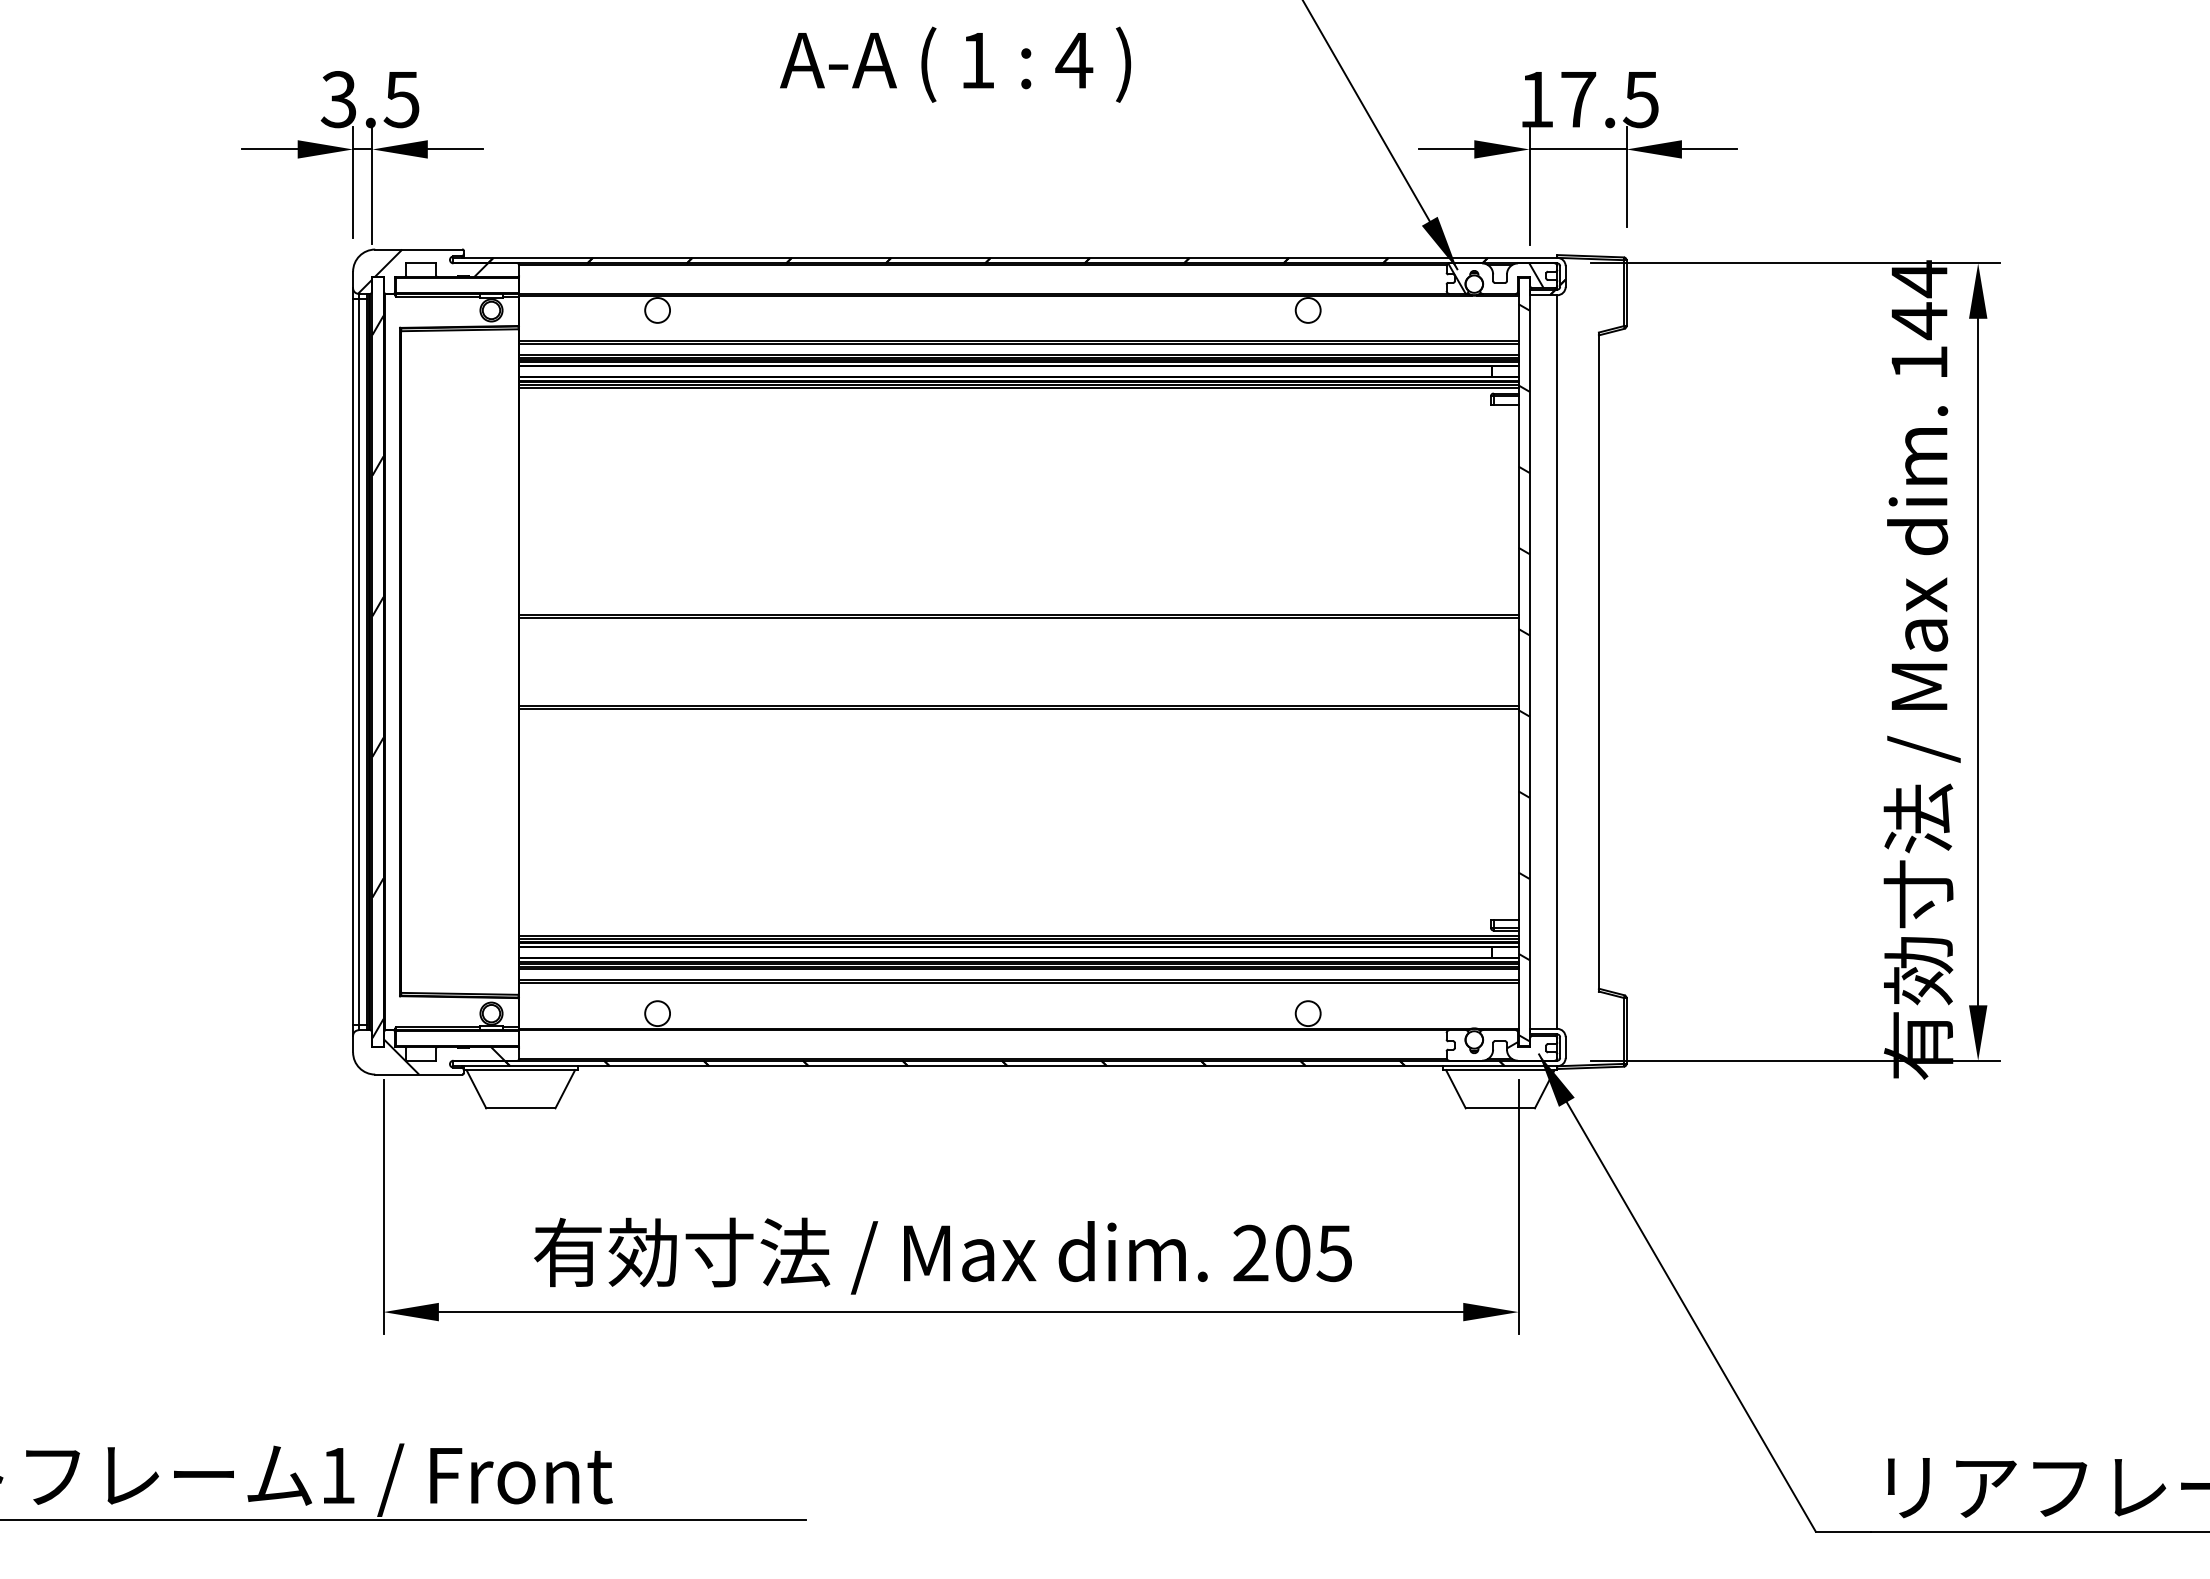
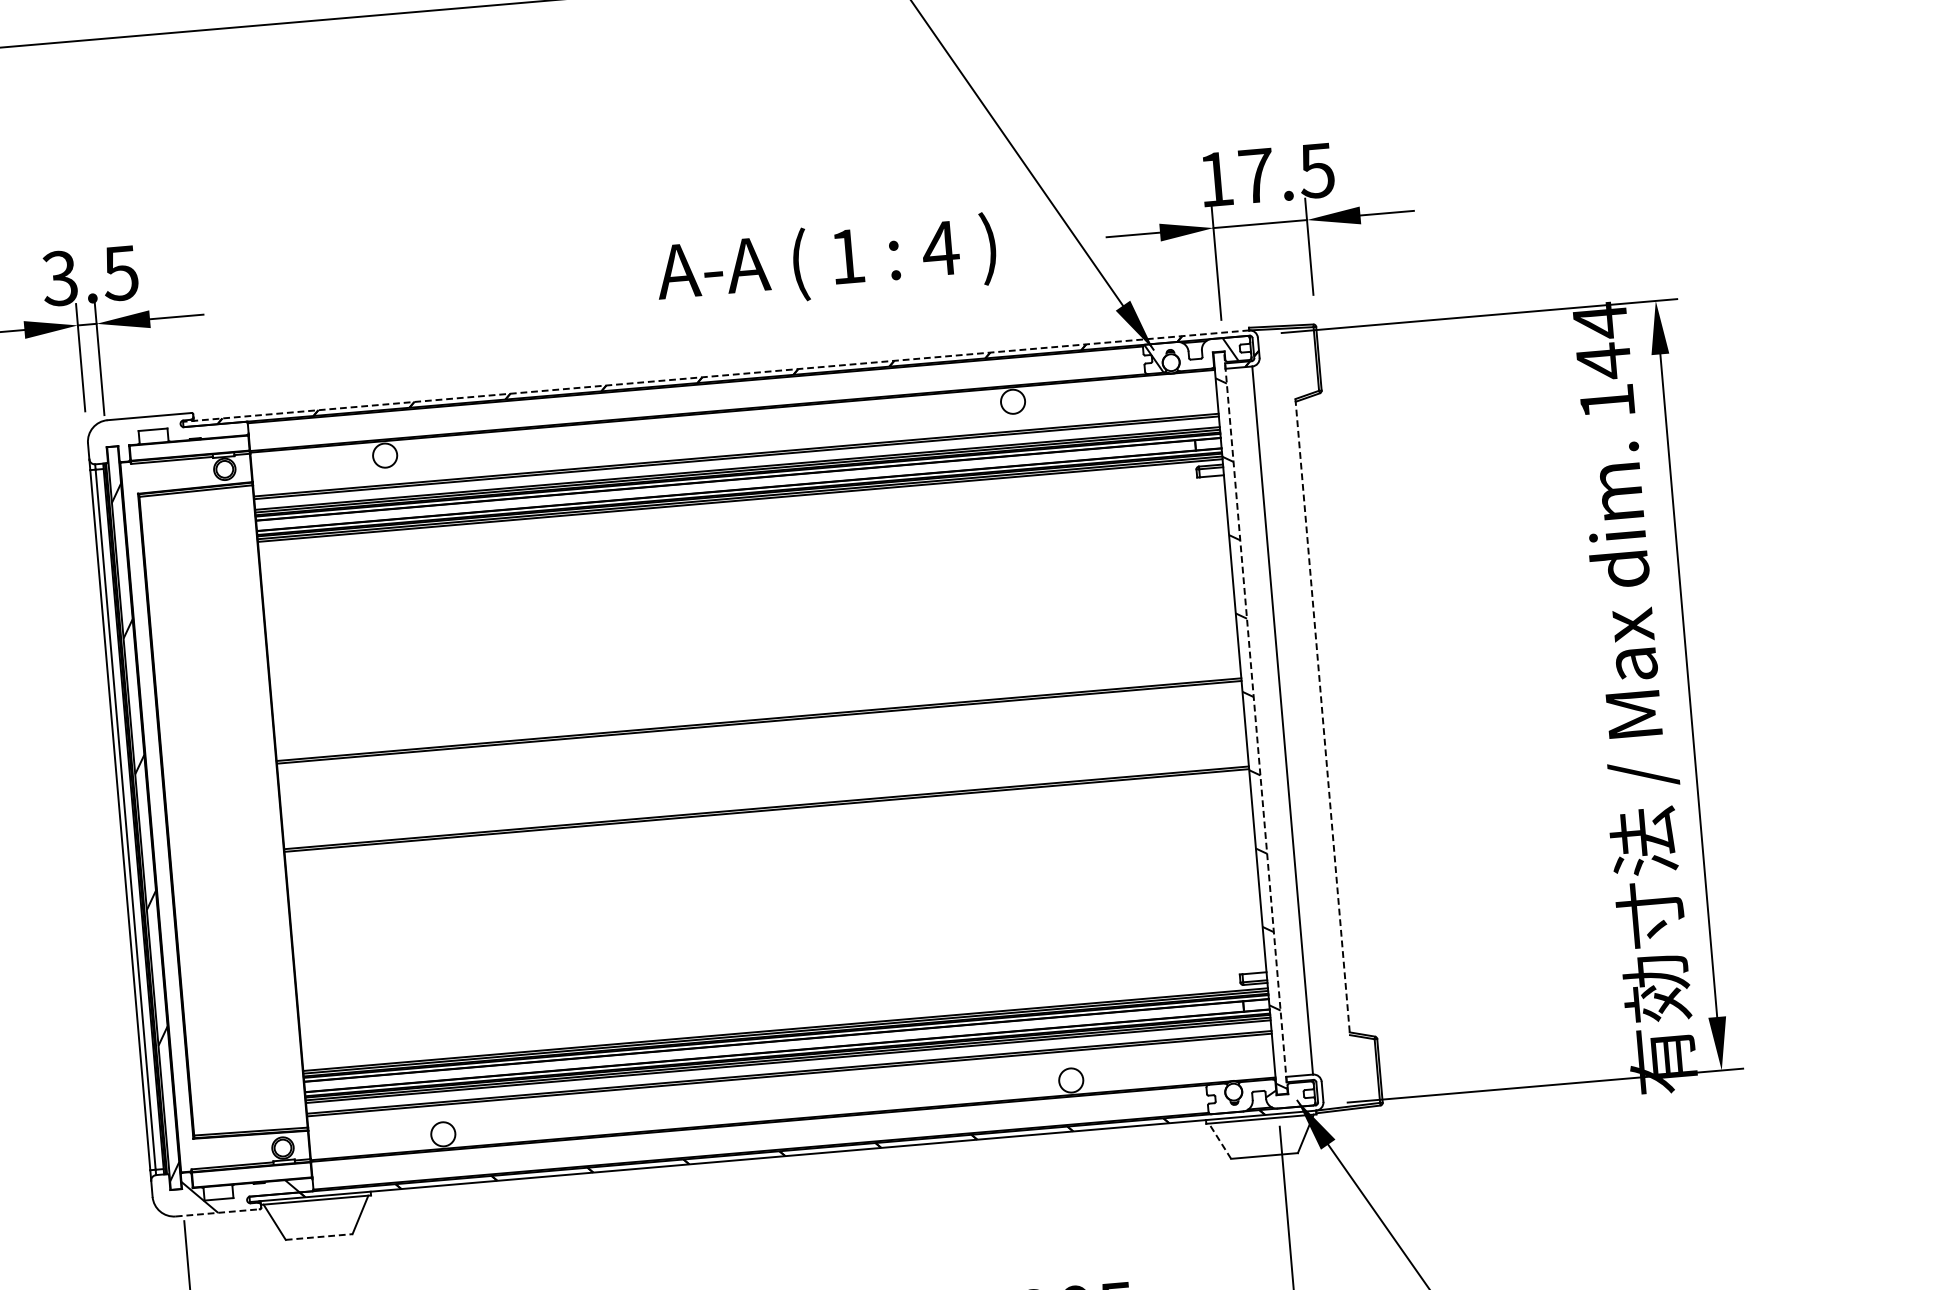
text: (955, 64) -> (826, 262), moved
line: (1004, 257) -> (715, 375), solid -> dashed
hatch: (422, 271) -> (154, 437), removed
line: (1529, 661) -> (1255, 722), solid -> dashed
line: (1598, 662) -> (1322, 717), solid -> dashed
line: (419, 1074) -> (218, 1212), solid -> dashed
line: (1455, 1088) -> (1219, 1140), solid -> dashed
line: (520, 1108) -> (318, 1237), solid -> dashed

